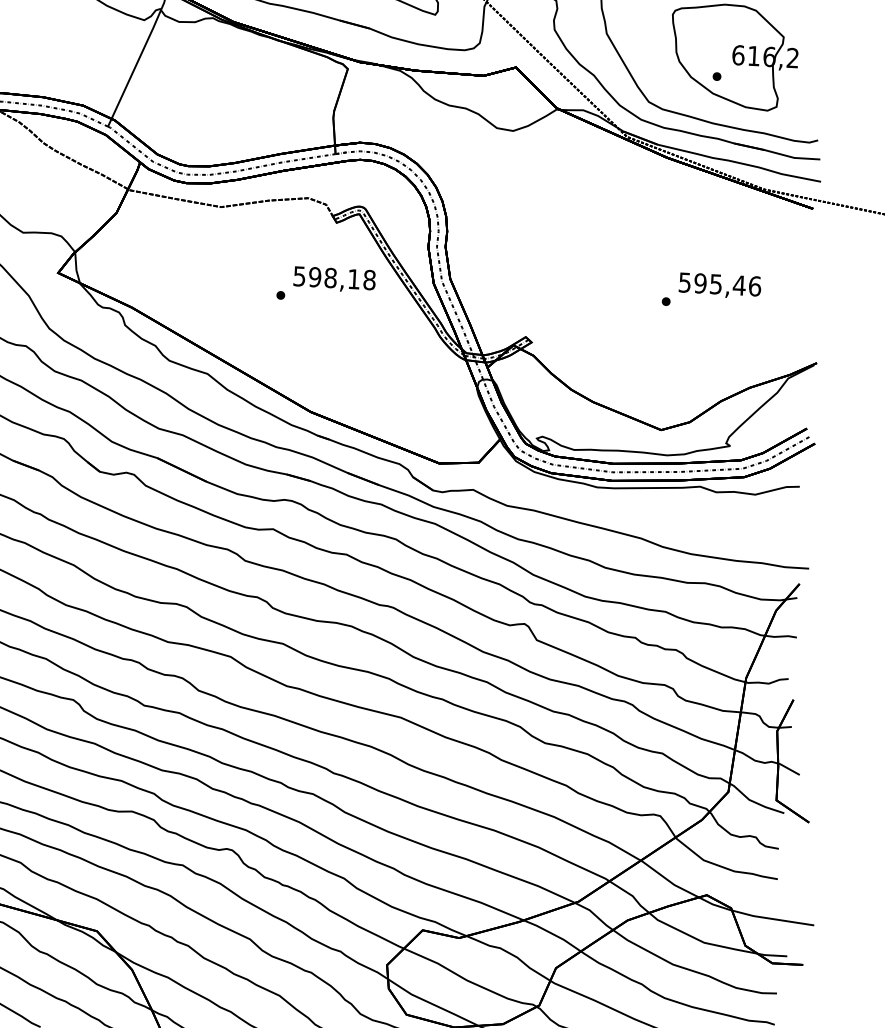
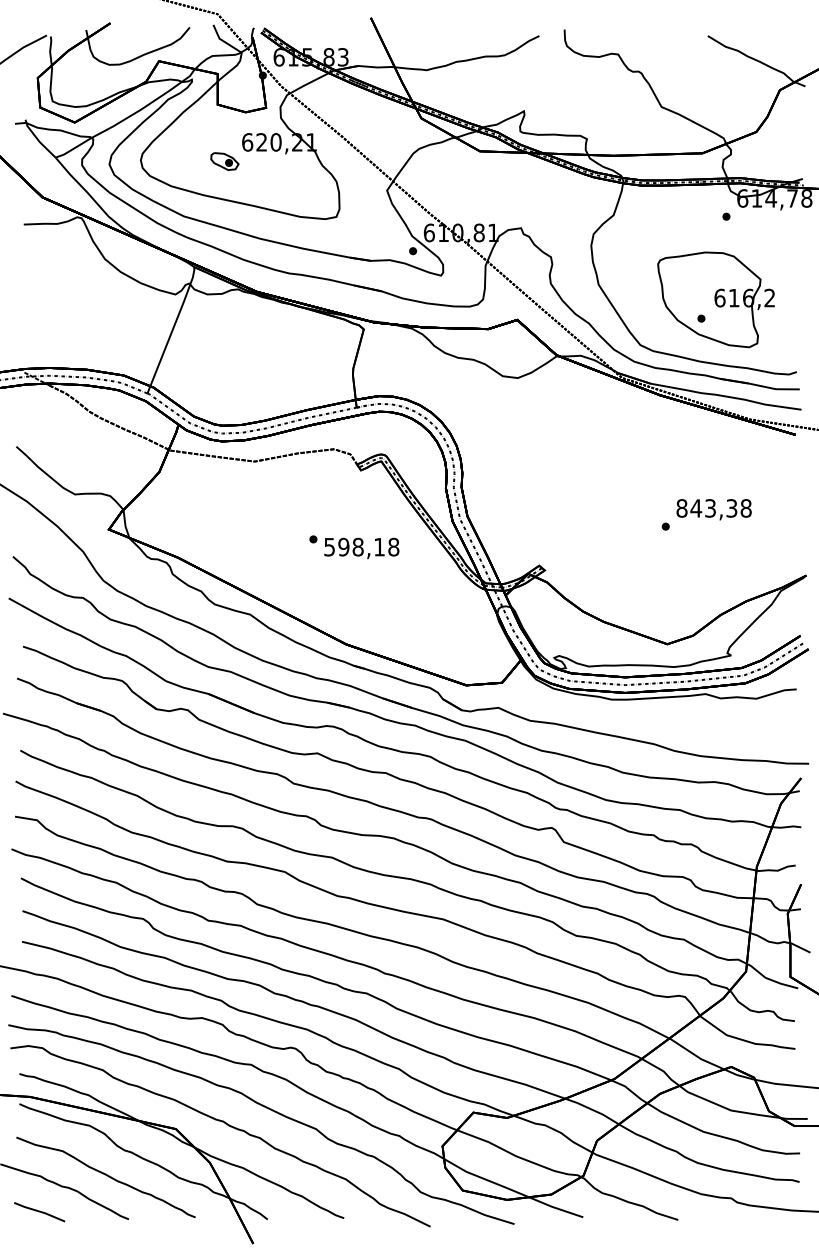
text: (334, 279) -> (361, 548), moved
text: (719, 284) -> (713, 508), 595,46 -> 843,38

